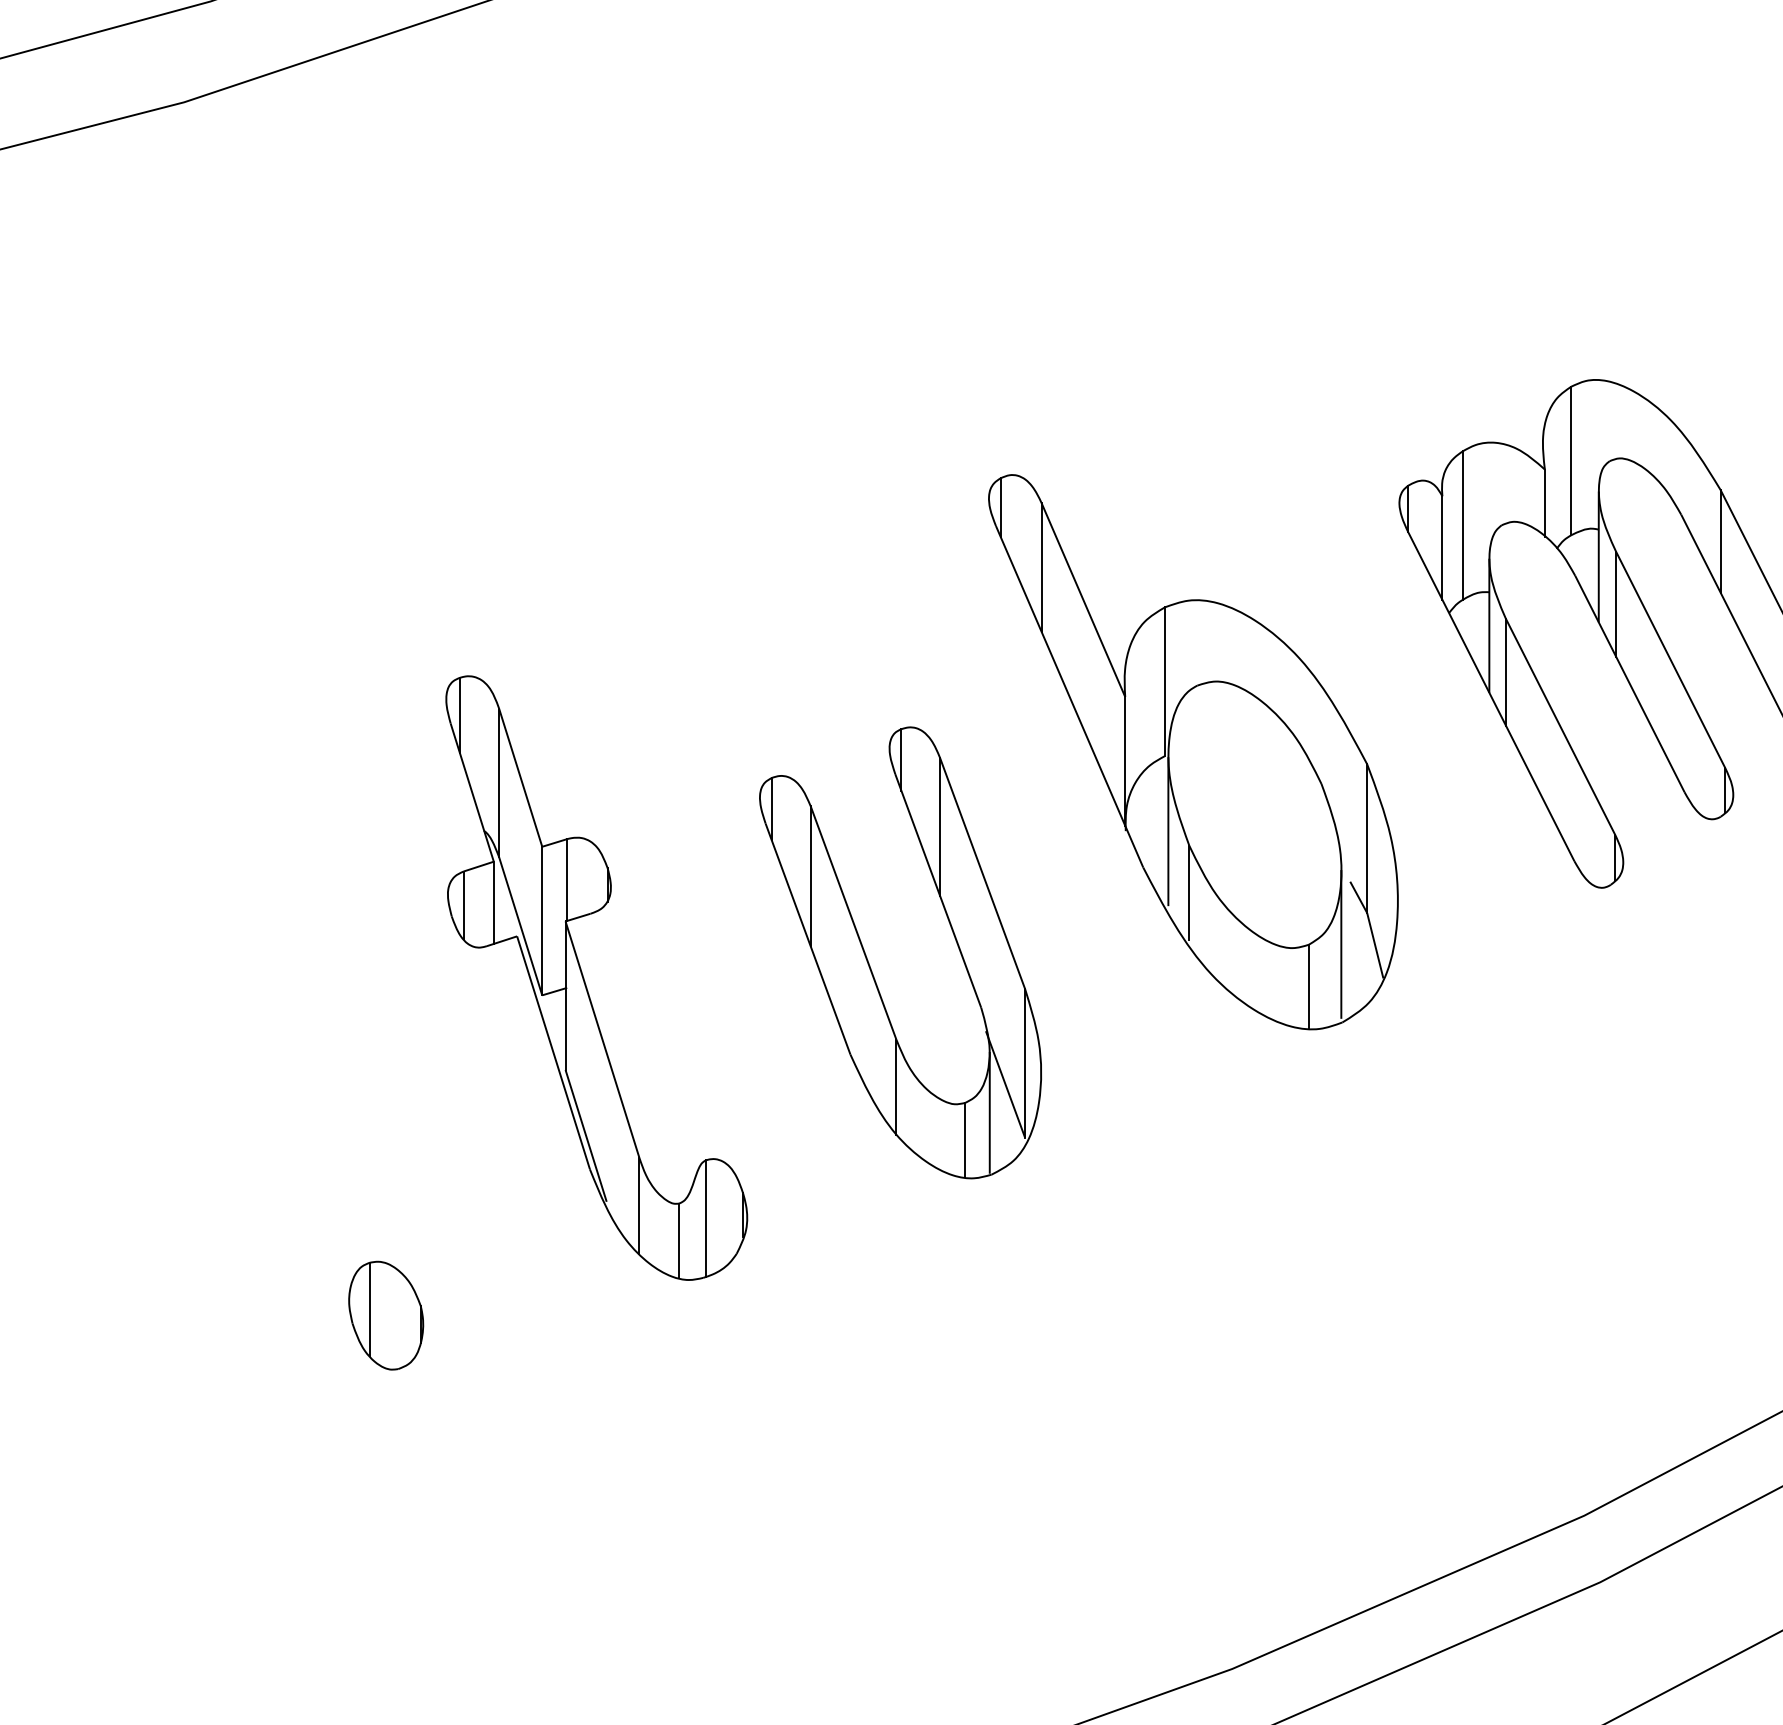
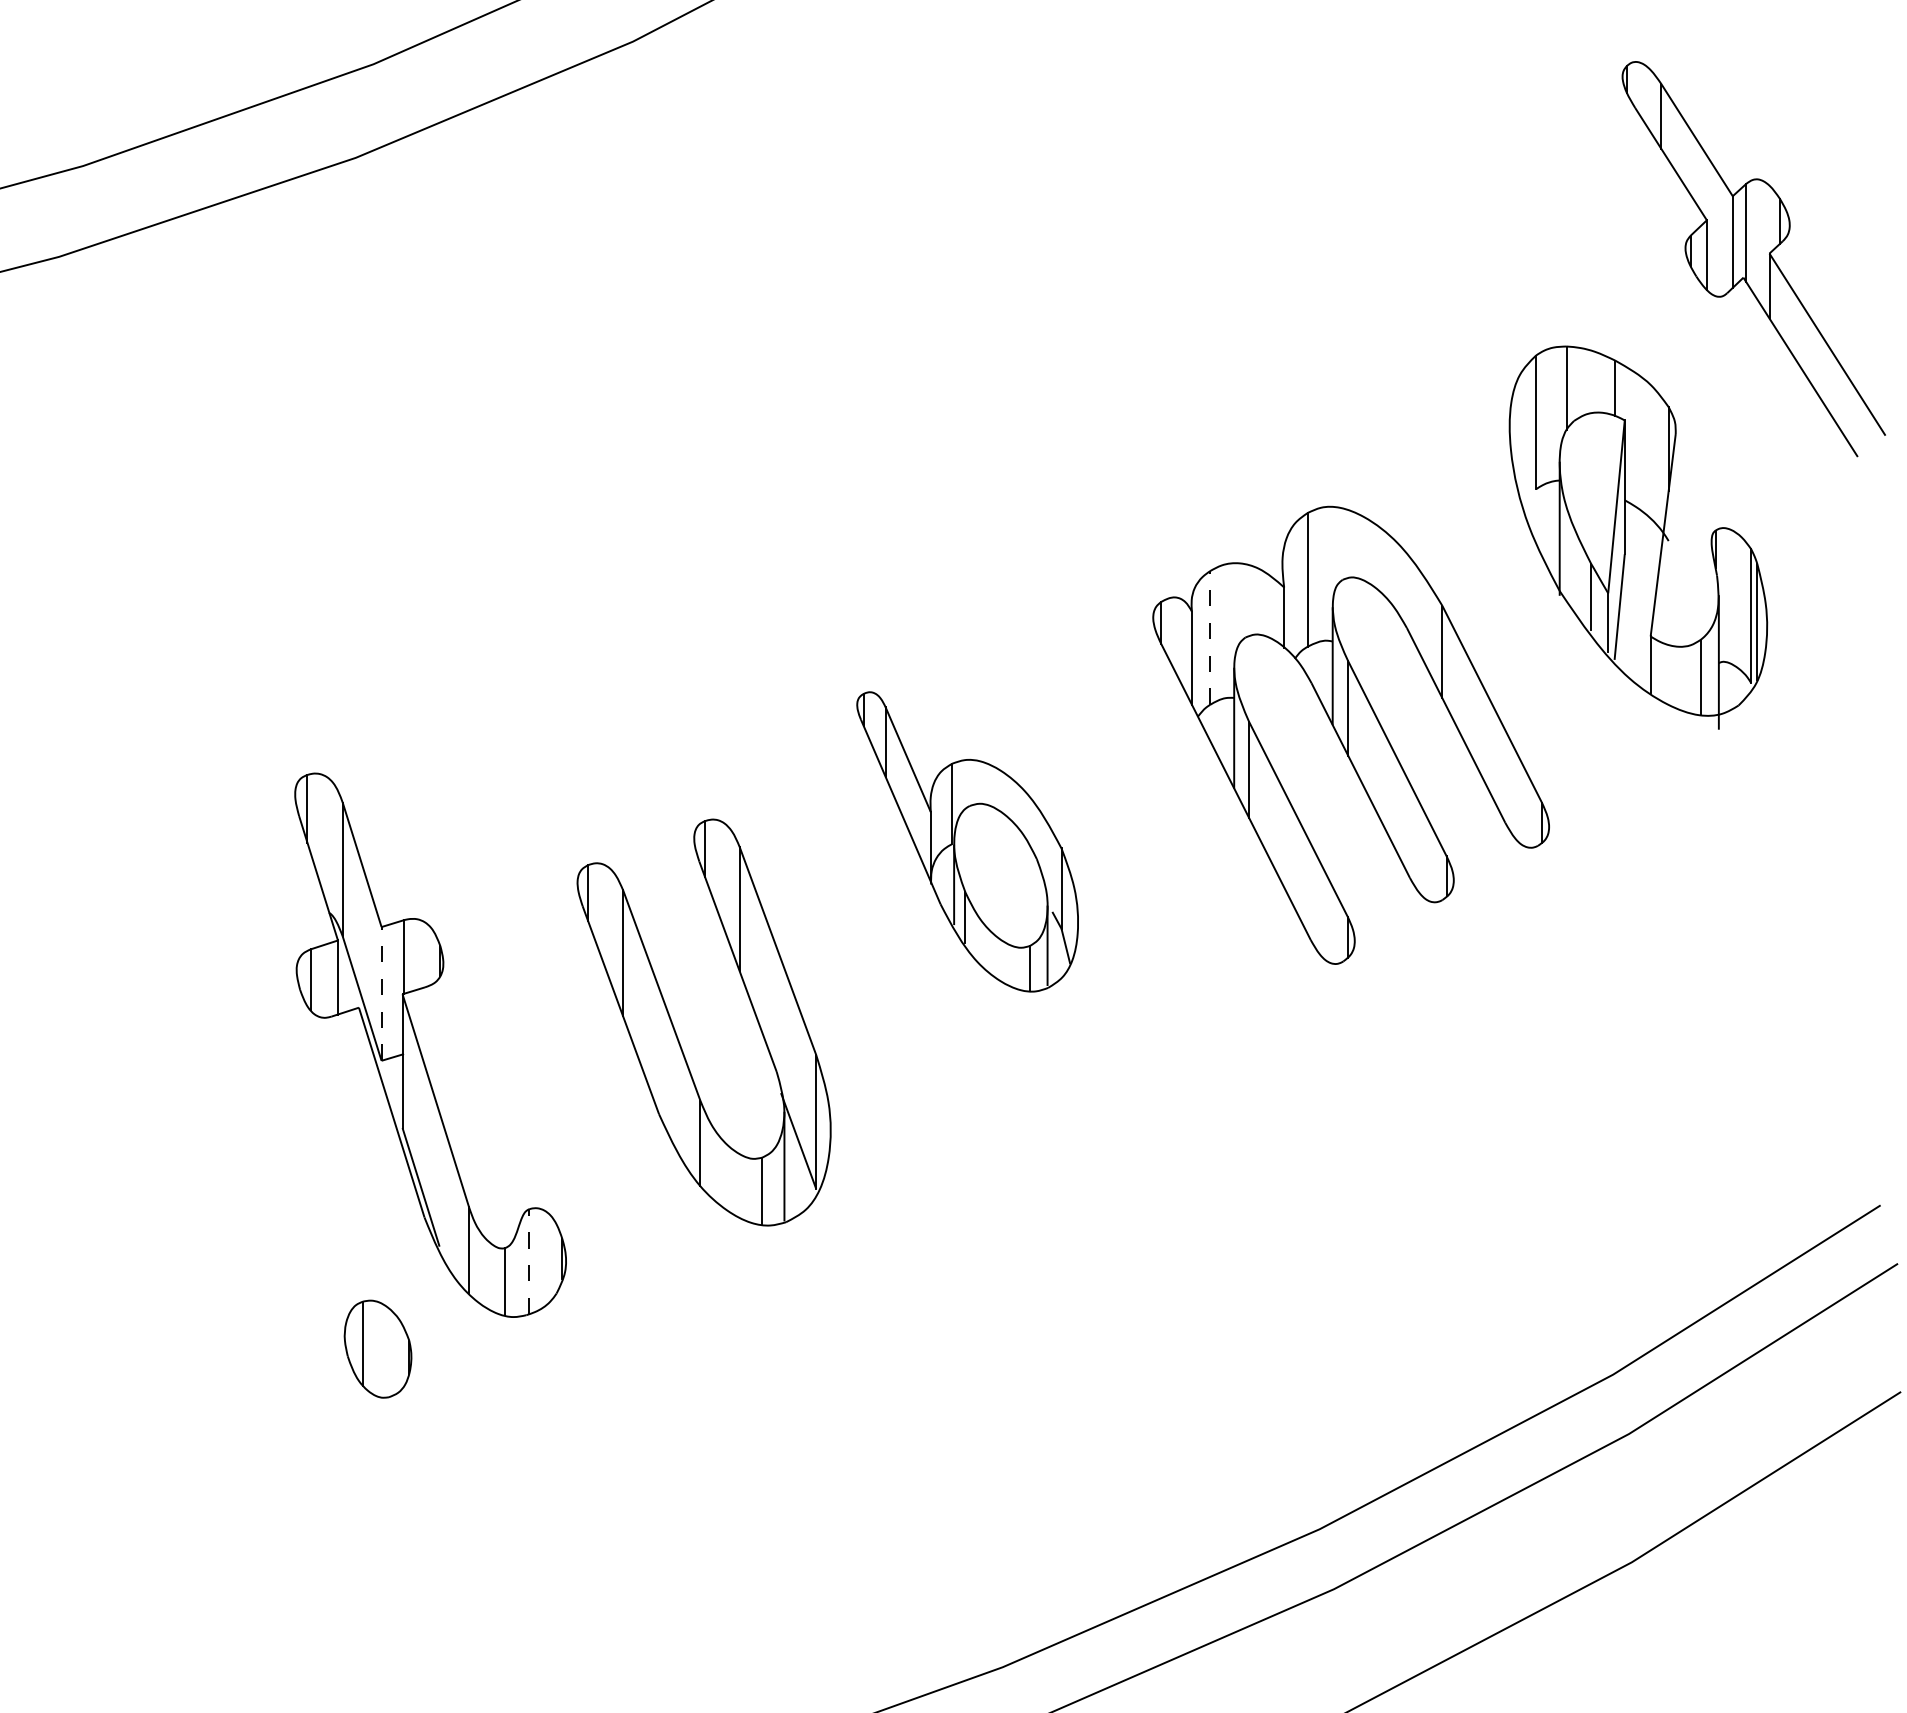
line: (1463, 525) -> (1210, 637), solid -> dashed
part: (1193, 751) -> (967, 841), size x0.6
line: (542, 920) -> (381, 993), solid -> dashed
line: (706, 1218) -> (529, 1261), solid -> dashed
part: (385, 1314) -> (377, 1348), moved

